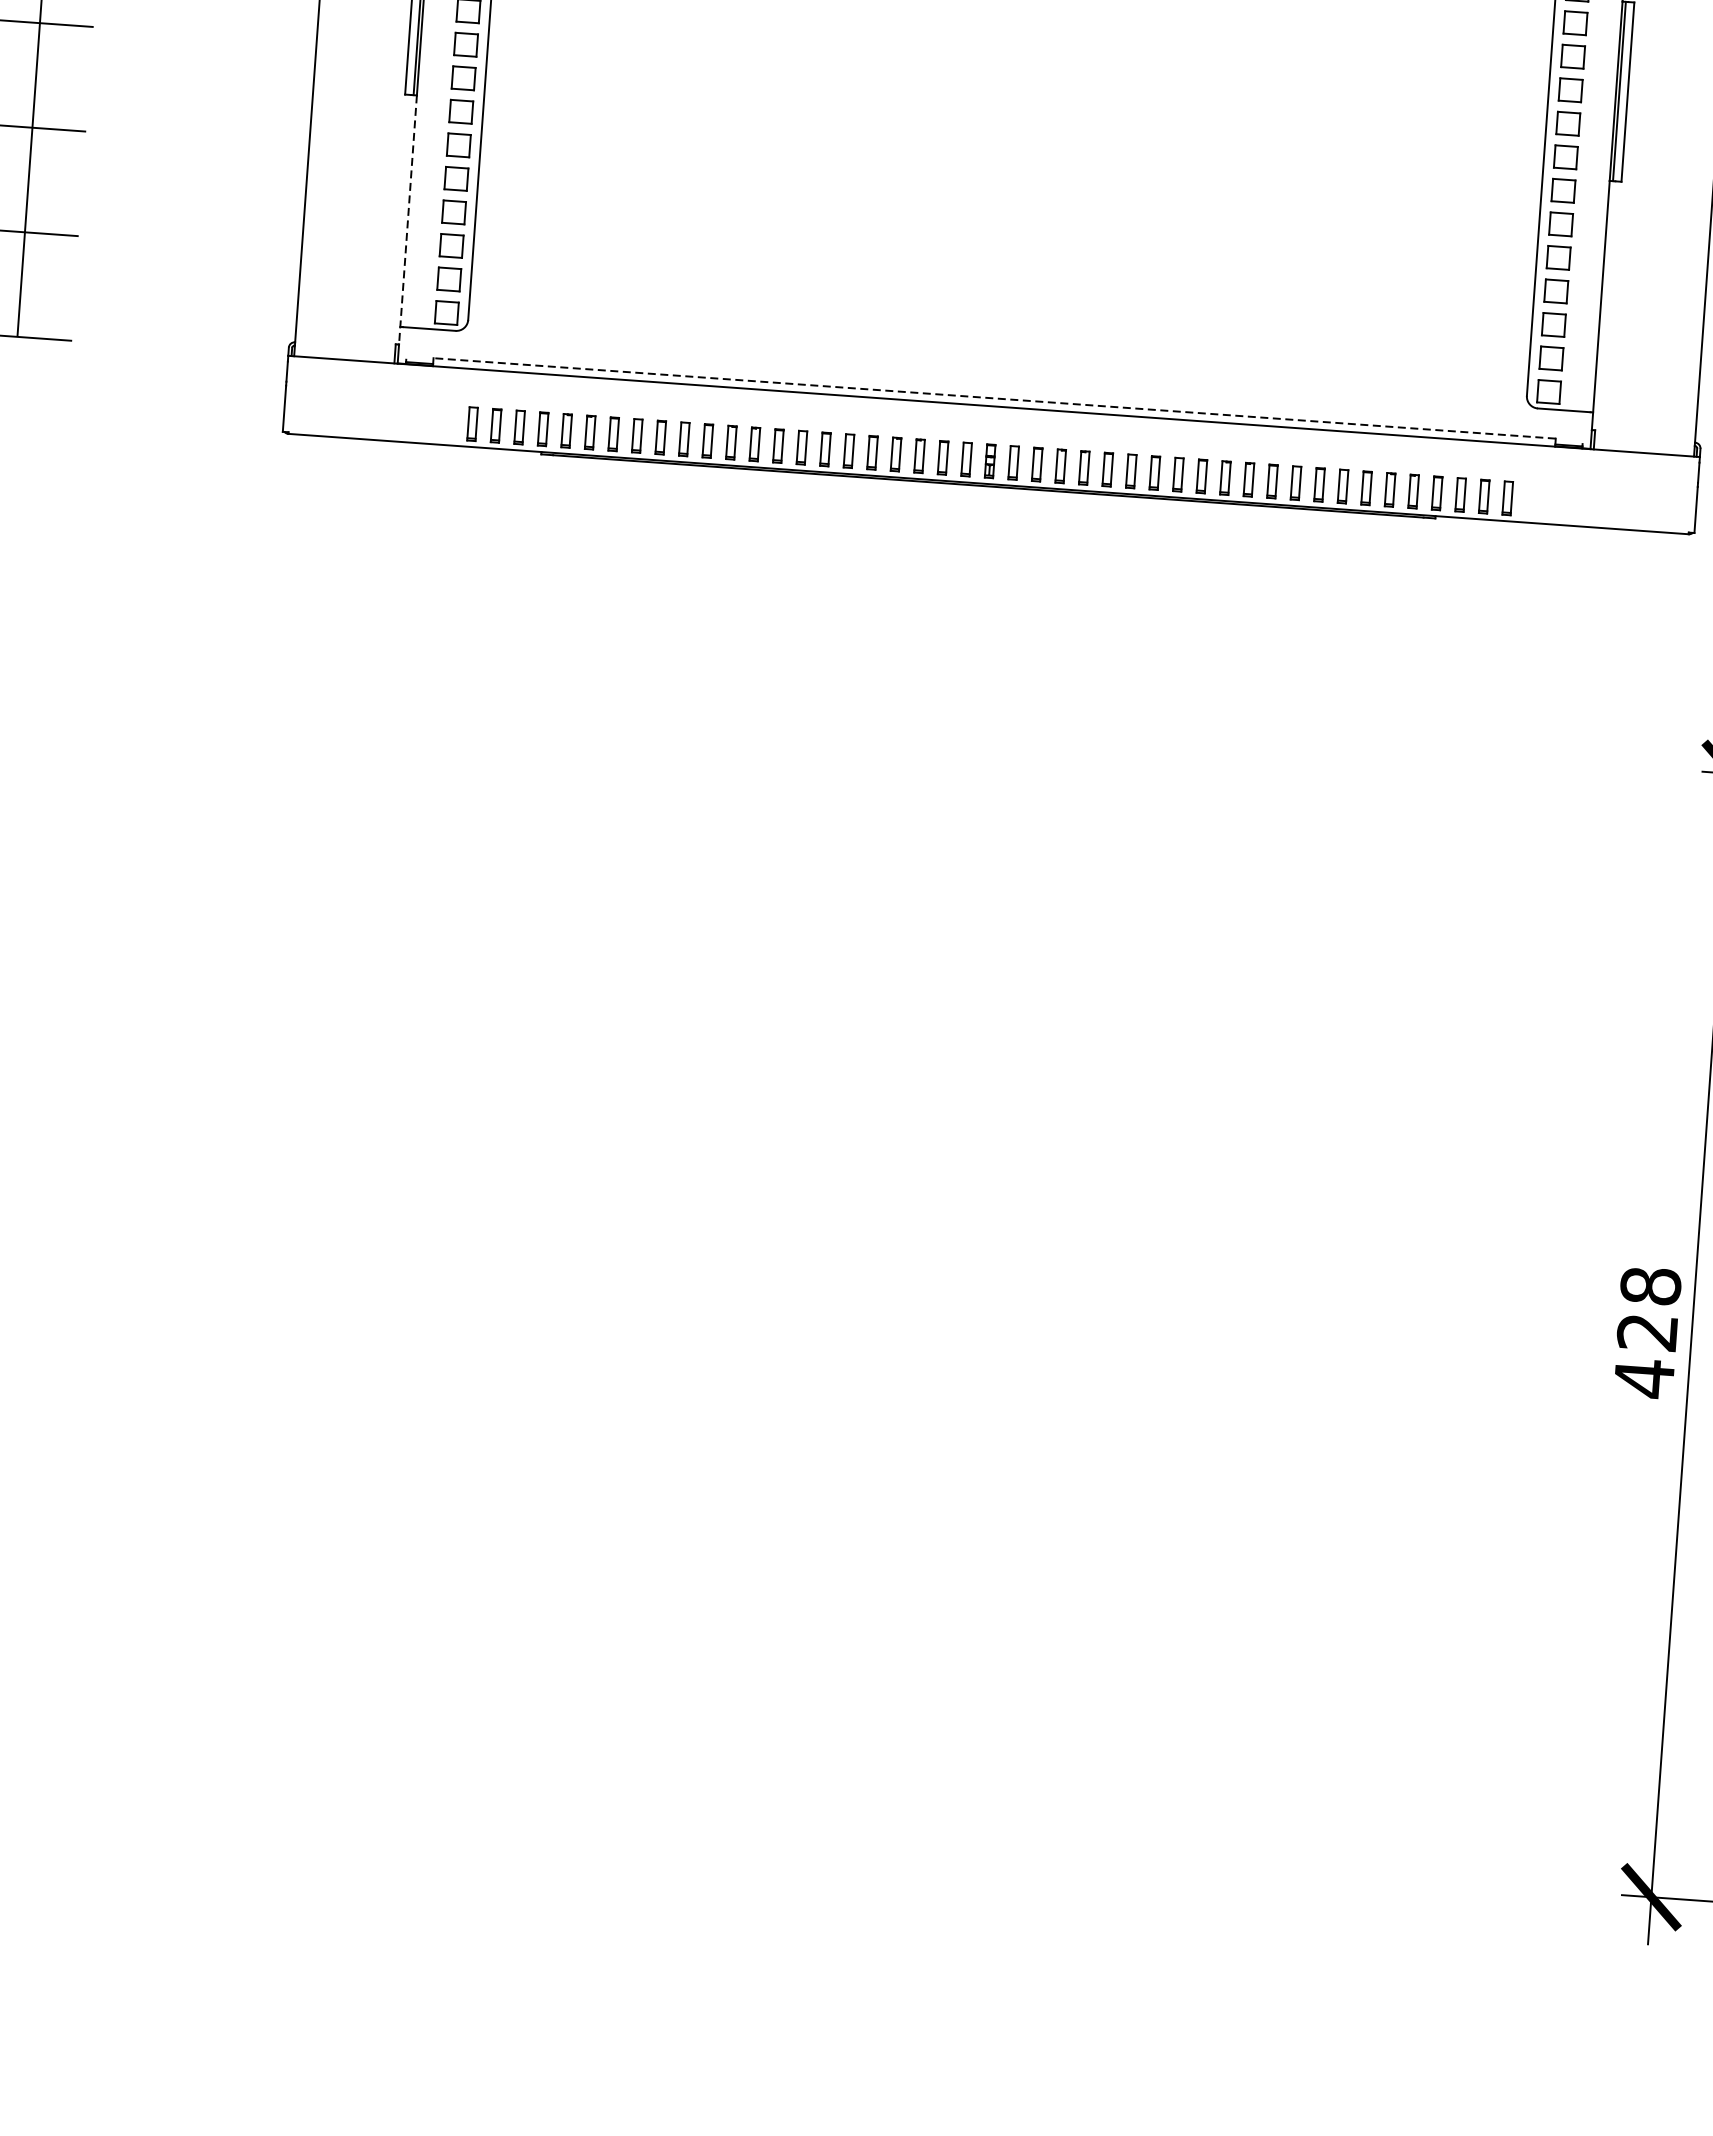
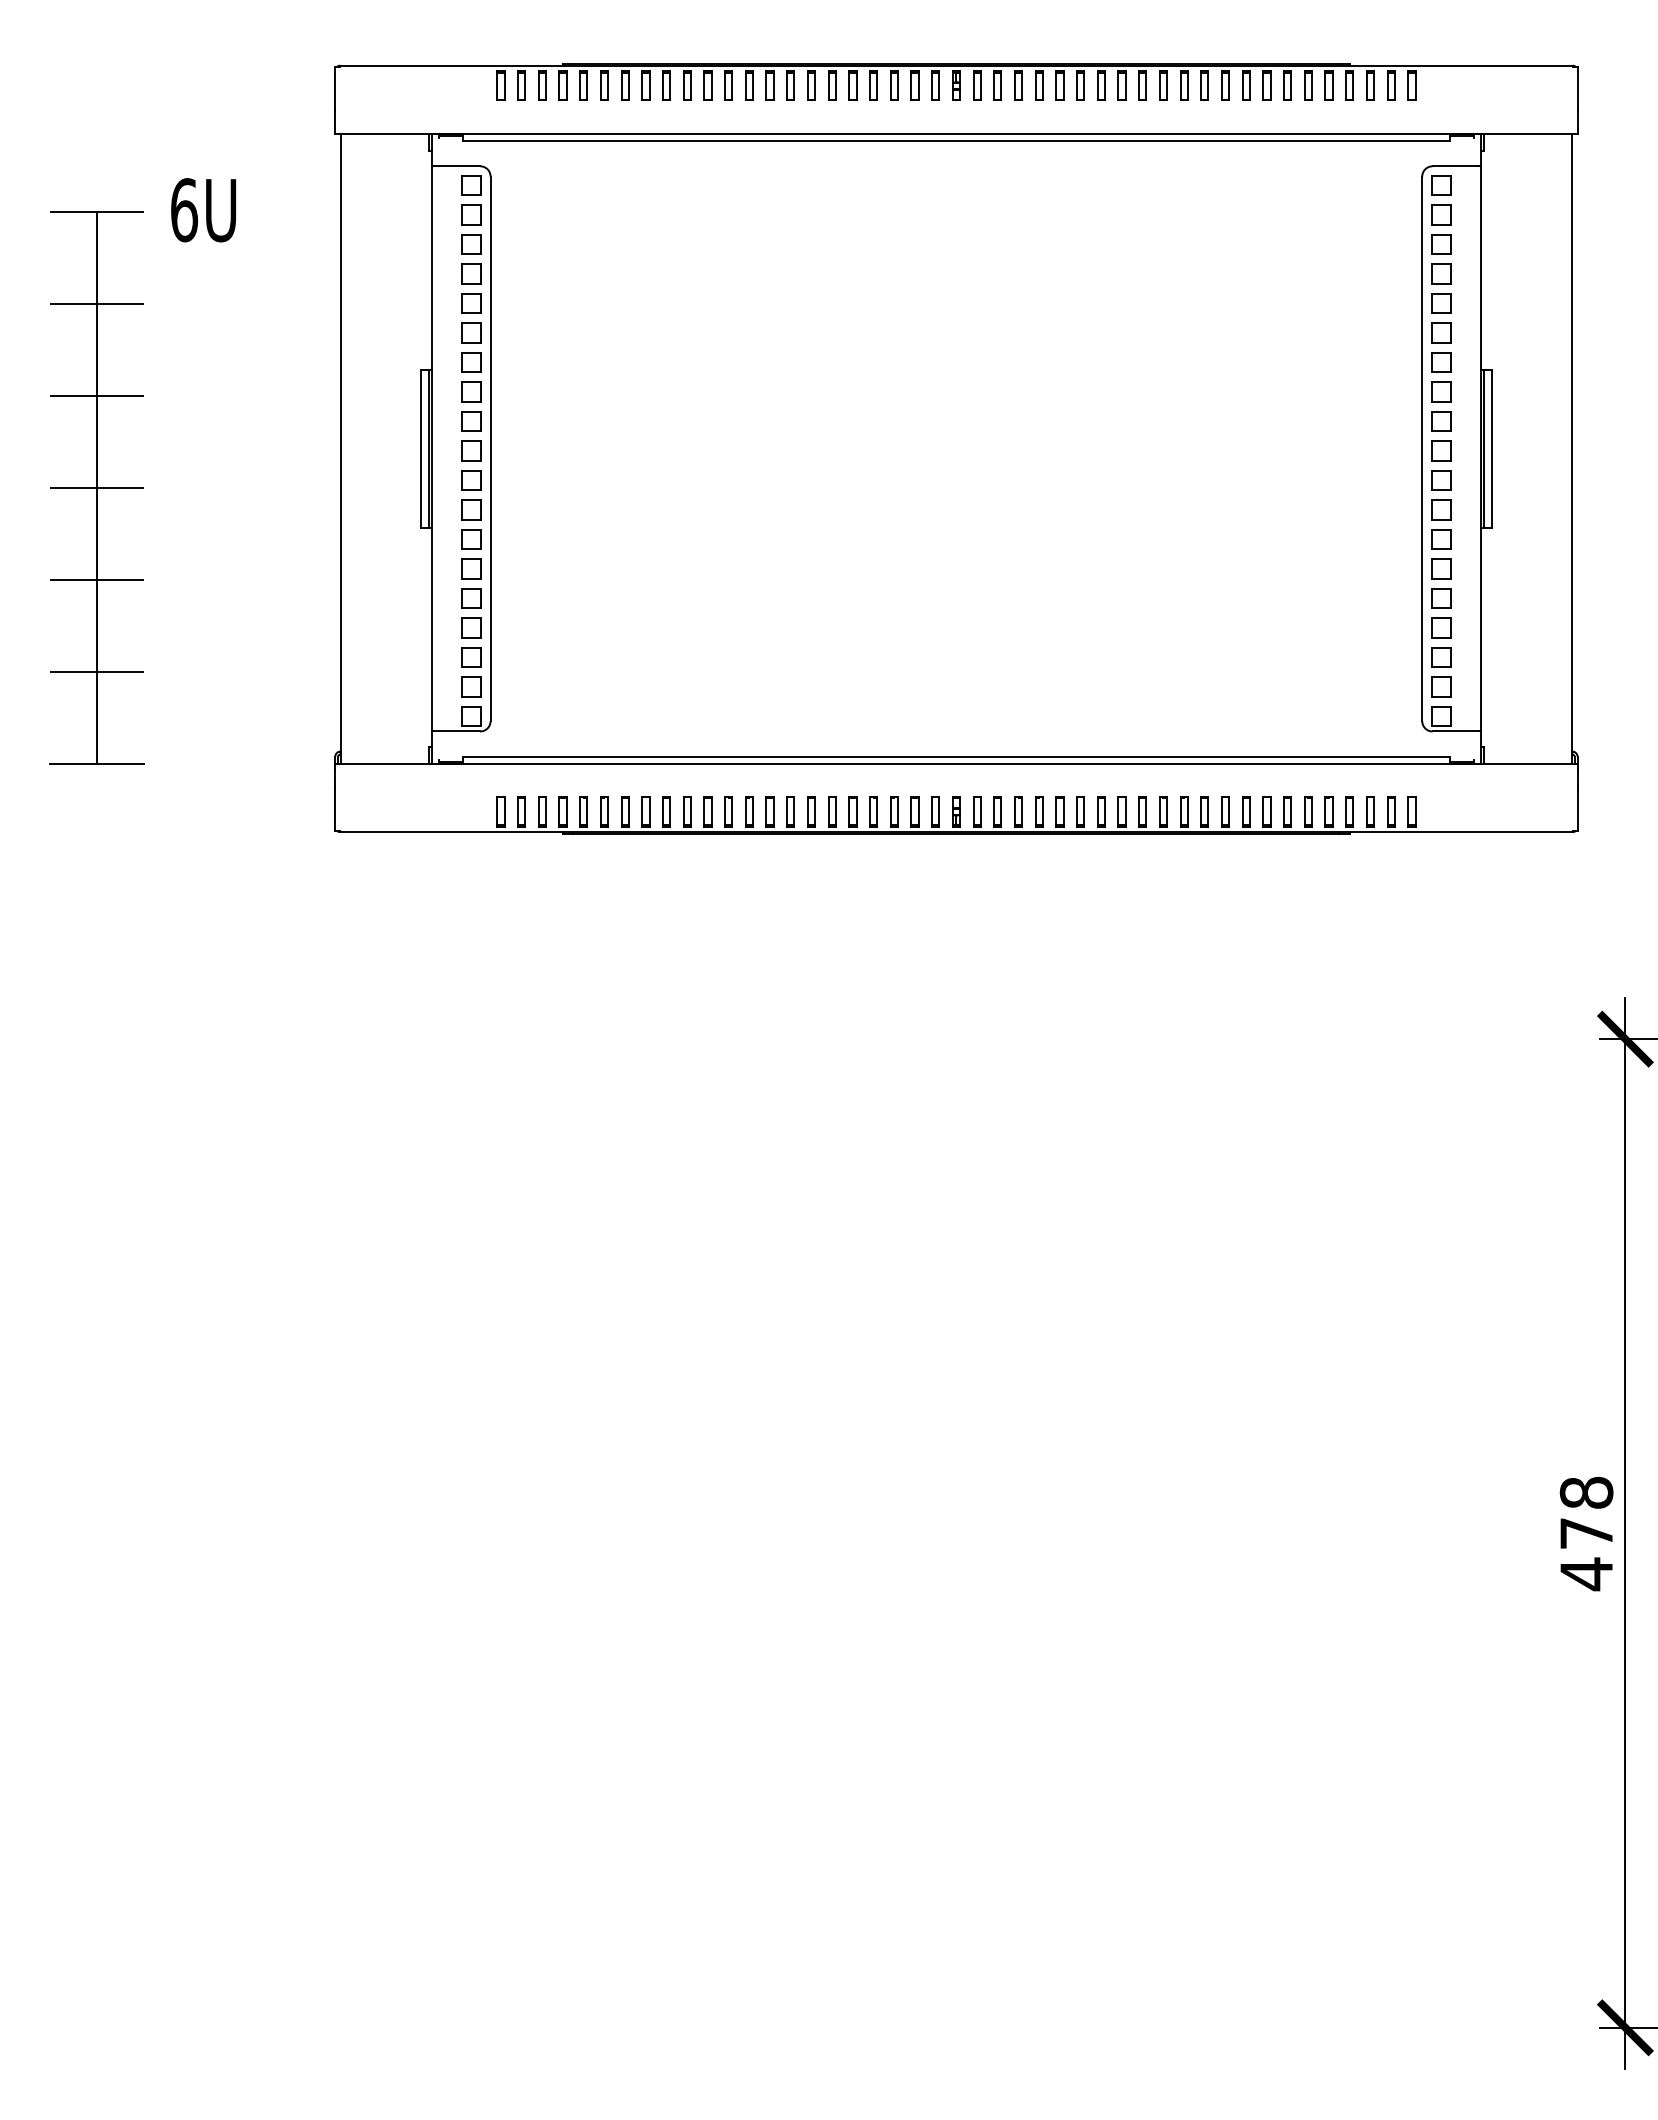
line: (407, 220) -> (431, 637), dashed -> solid
line: (994, 398) -> (956, 756), dashed -> solid
text: (1646, 1332) -> (1585, 1533), 428 -> 478

